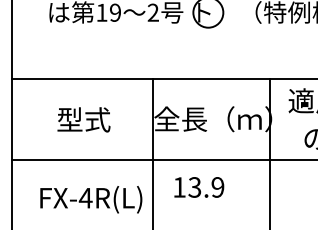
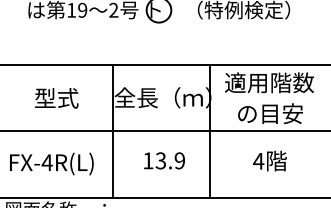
text: (199, 186) -> (164, 160), moved
text: (90, 199) -> (51, 163), moved

